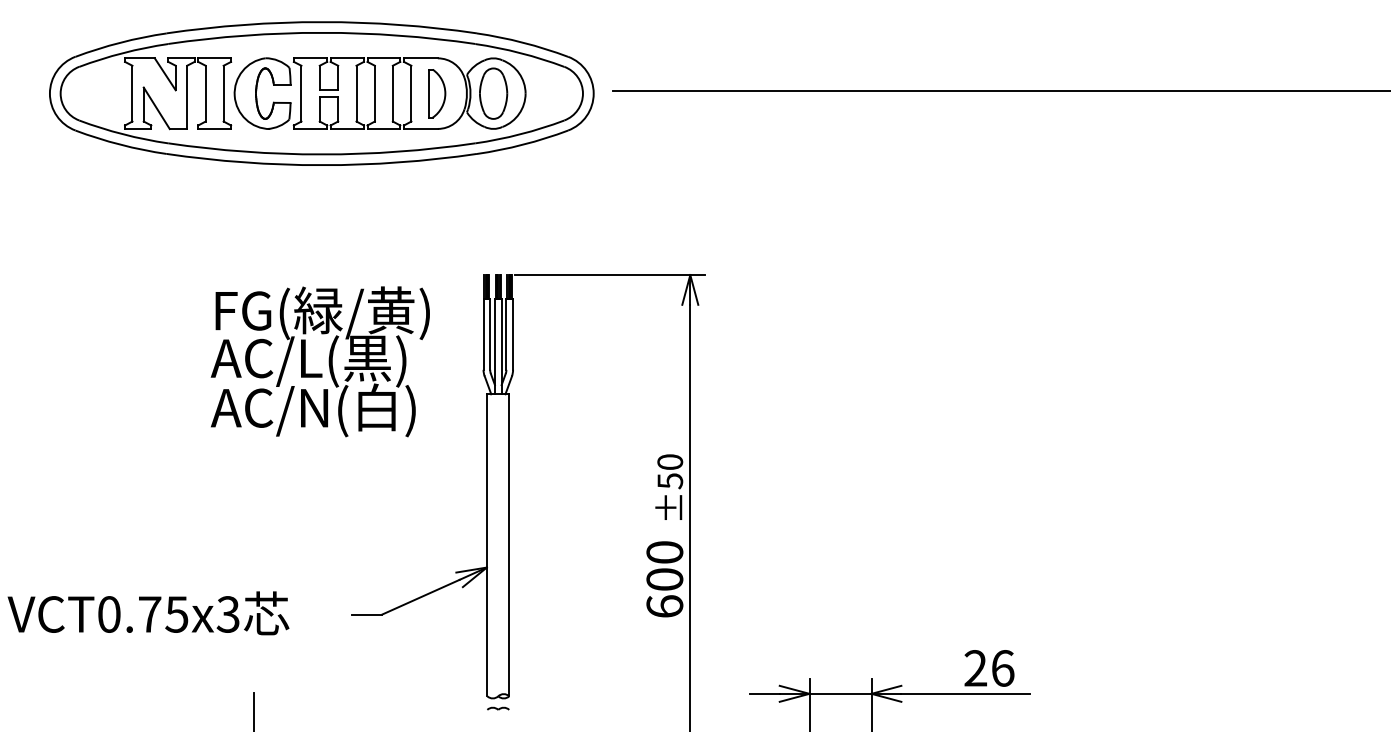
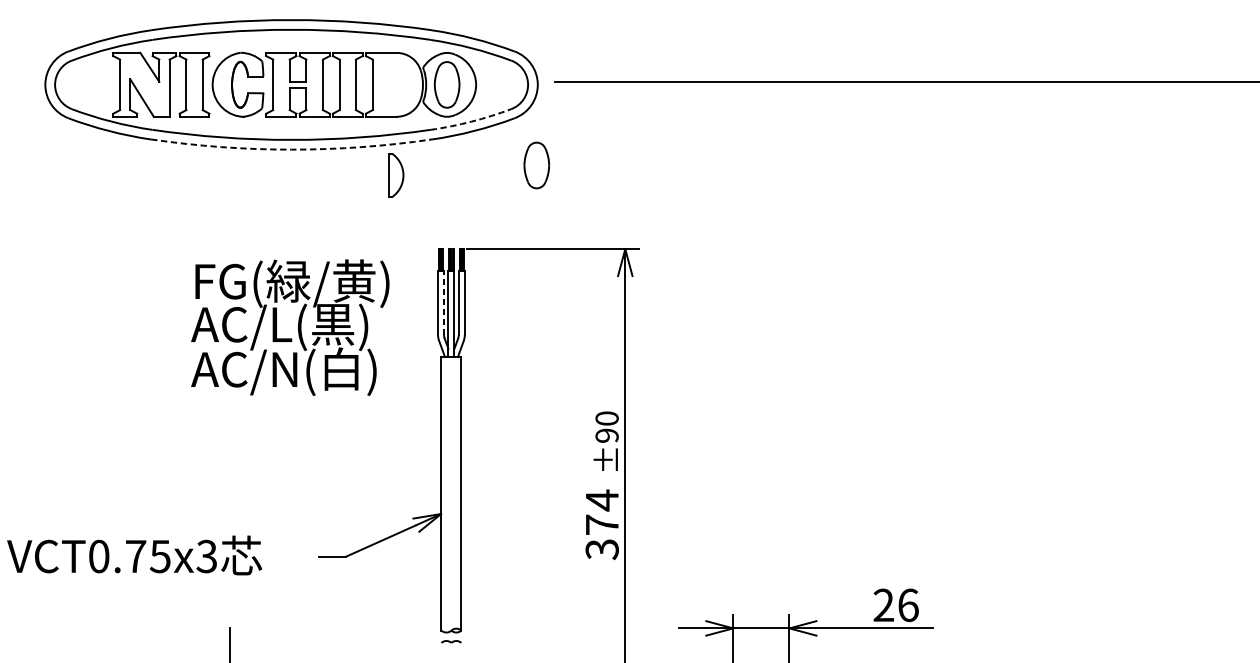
part: (437, 93) -> (396, 175), moved
arc: (520, 134) -> (471, 121), solid -> dashed
arc: (321, 165) -> (291, 149), solid -> dashed
part: (592, 182) -> (536, 165), added
line: (490, 333) -> (444, 302), solid -> dashed
text: (670, 481) -> (607, 436), ±50 -> ±90
text: (664, 579) -> (601, 524), 600 -> 374

